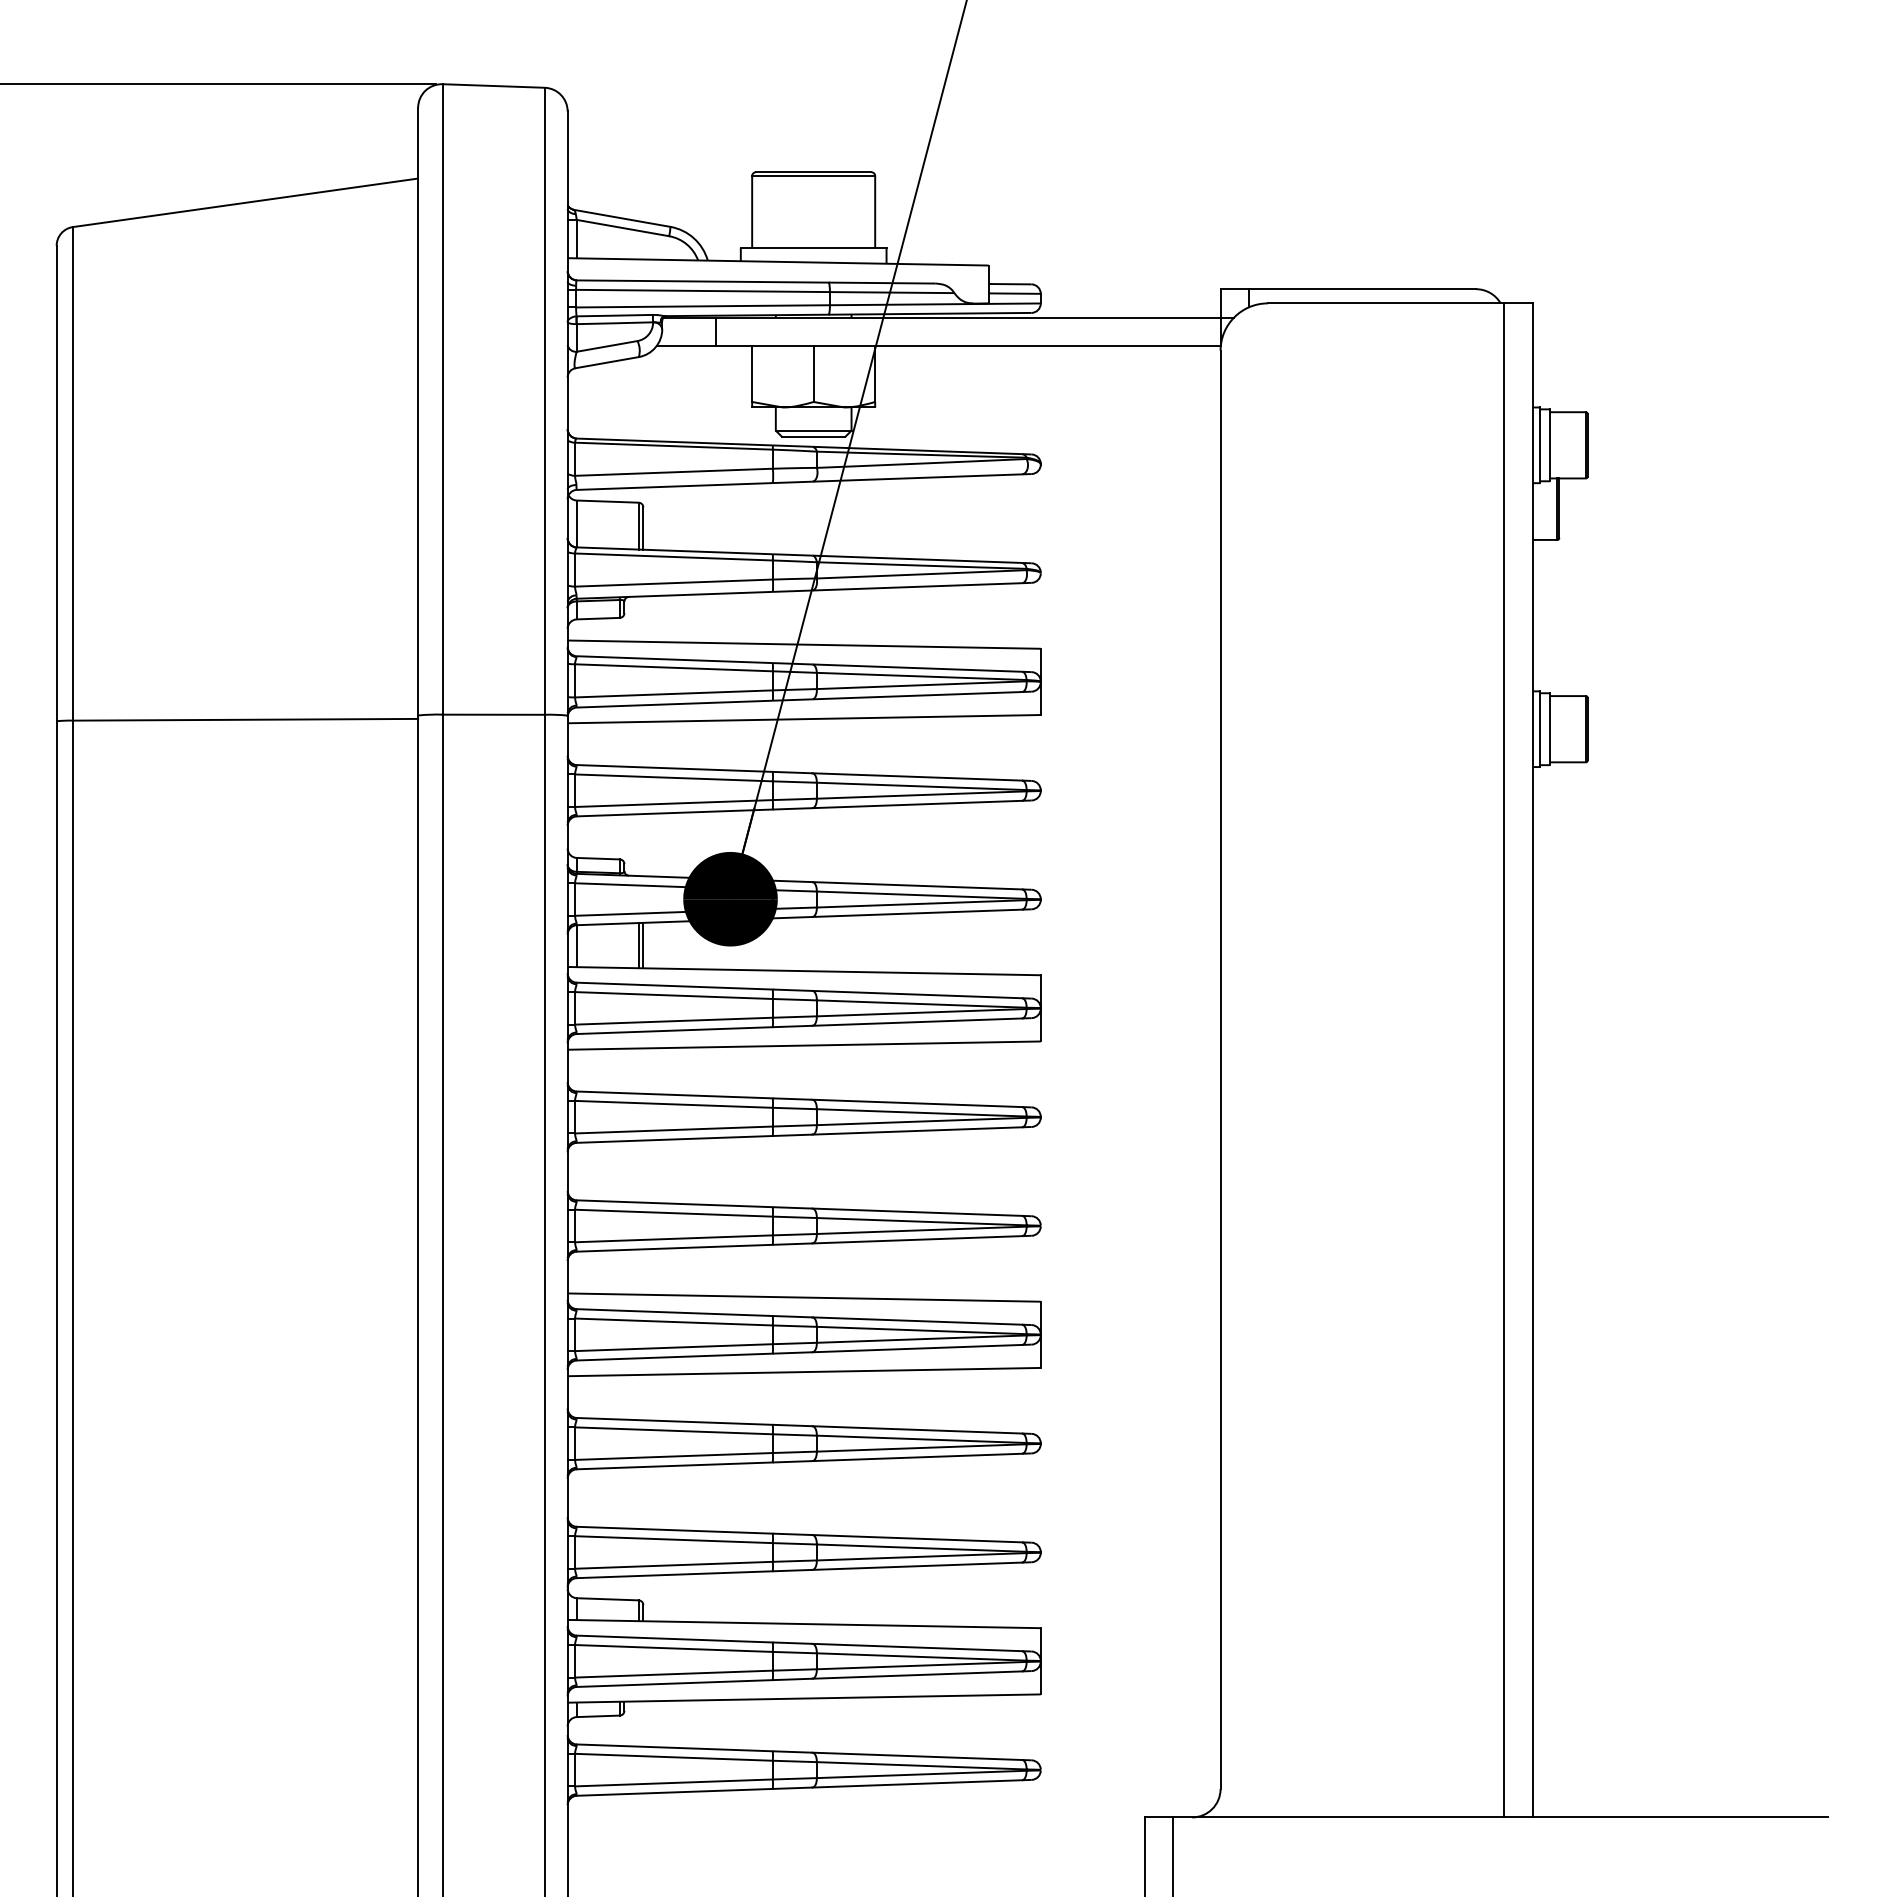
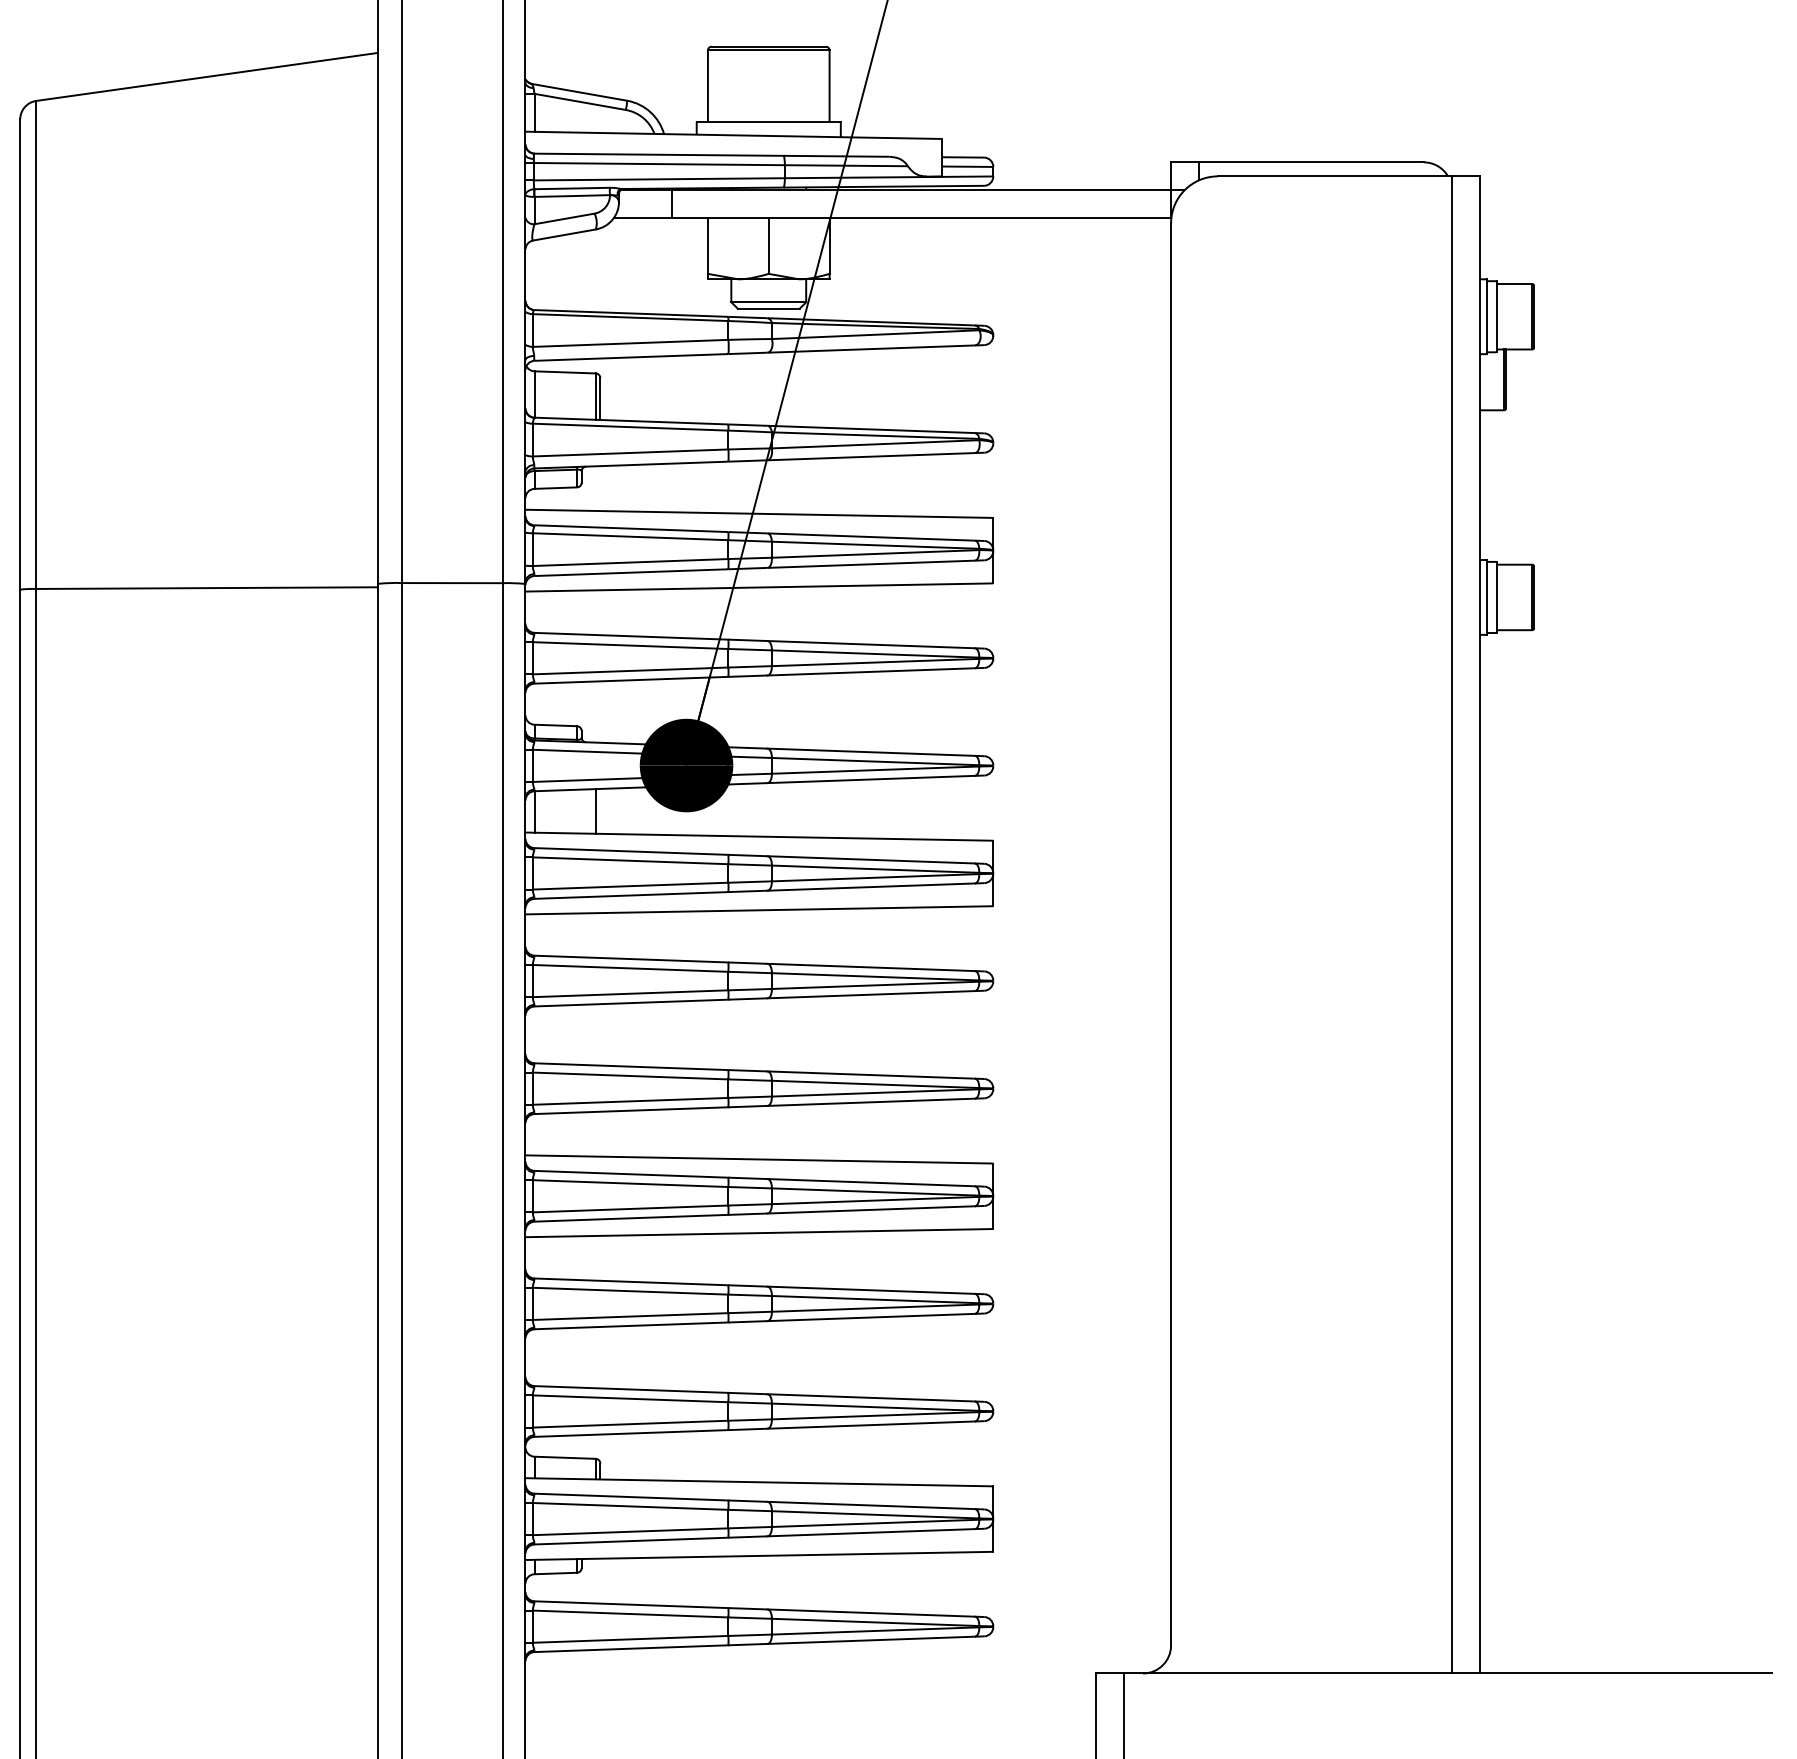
line: (643, 945) -> (600, 811), removed

